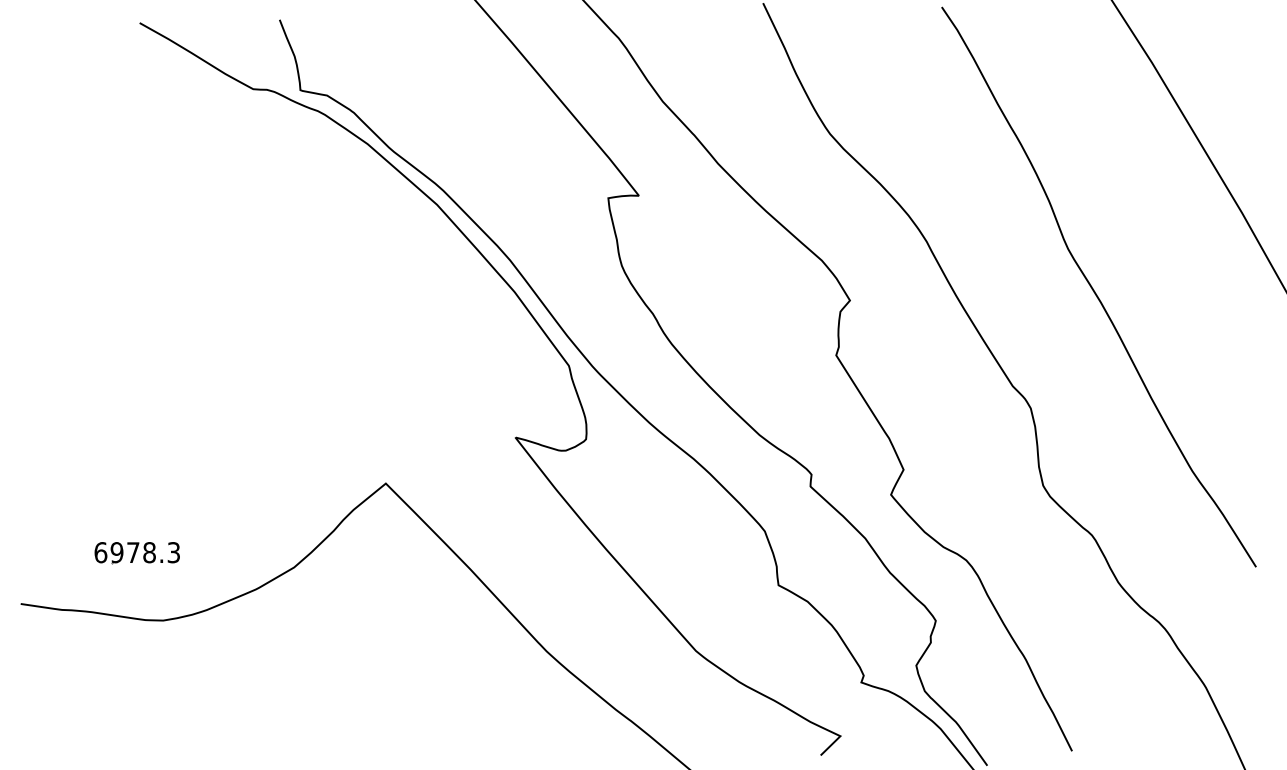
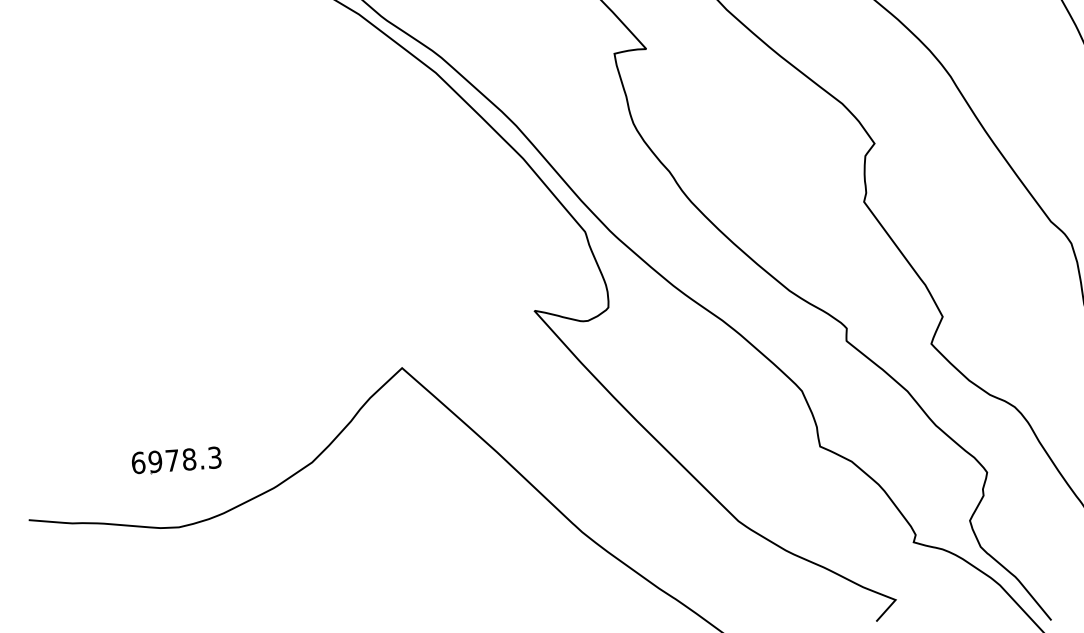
part: (136, 553) -> (175, 461), moved

